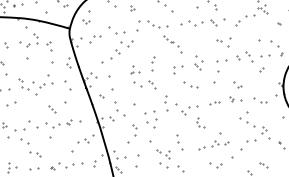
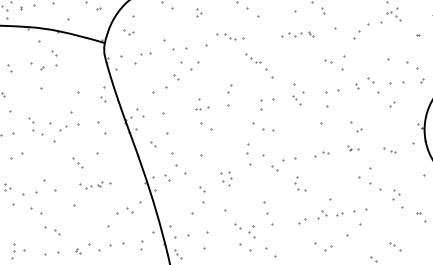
part: (198, 22) -> (297, 33), size x0.6
part: (153, 24) -> (229, 36), size x0.6
part: (49, 46) -> (74, 69), removed
part: (152, 84) -> (228, 126), removed
part: (190, 84) -> (262, 126), moved
part: (235, 99) -> (352, 148), size x0.6
part: (260, 100) -> (390, 150), size x0.6
part: (150, 119) -> (225, 178), size x0.6
part: (63, 123) -> (95, 184), size x0.6
part: (251, 140) -> (360, 210), moved

